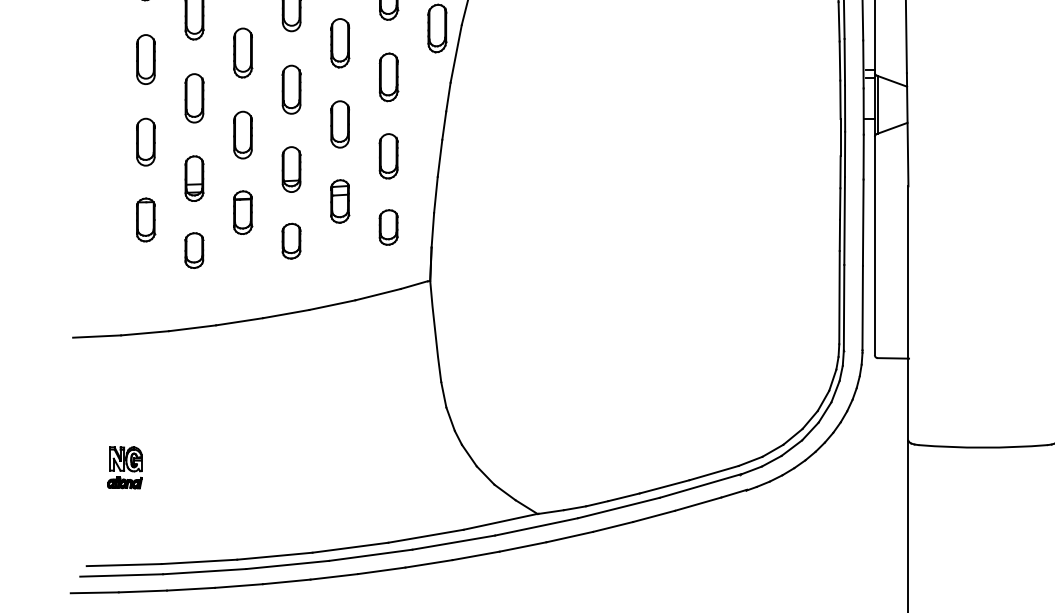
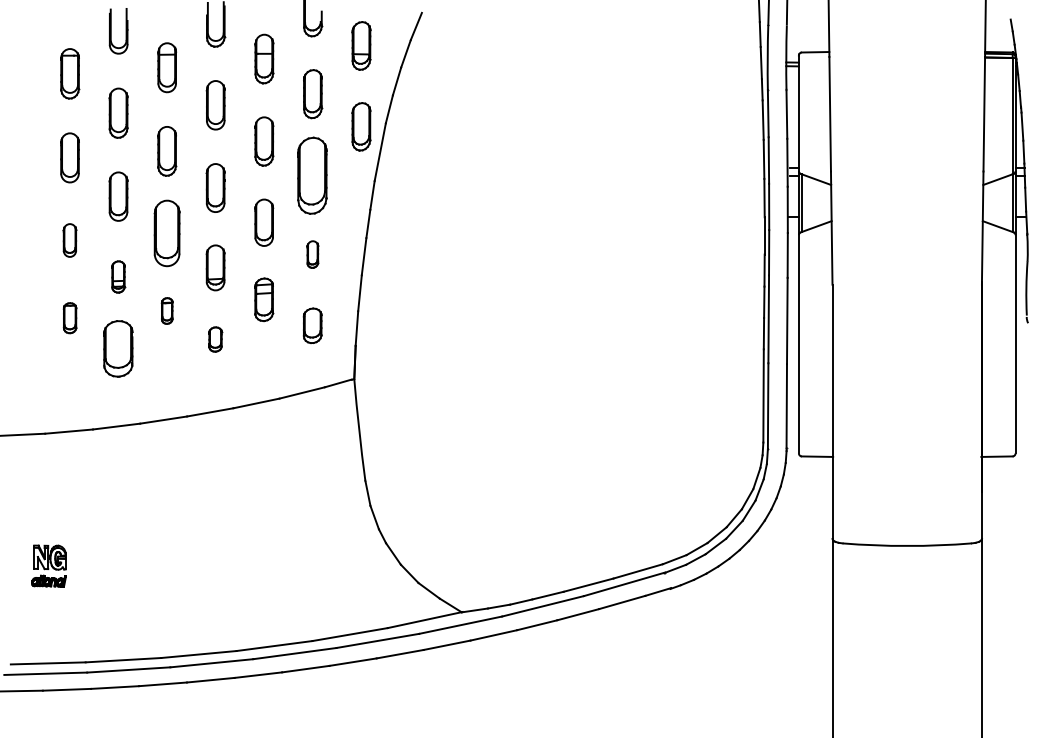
part: (389, 77) -> (313, 175), size x1.6
part: (242, 135) -> (166, 233), size x1.4
part: (145, 142) -> (69, 240), size x0.7
part: (388, 156) -> (312, 254), size x0.6
part: (194, 178) -> (118, 276), size x0.7
part: (243, 212) -> (167, 310), size x0.6
part: (146, 219) -> (70, 317), size x0.7
part: (291, 241) -> (215, 339), size x0.7
part: (194, 250) -> (118, 348), size x1.6

